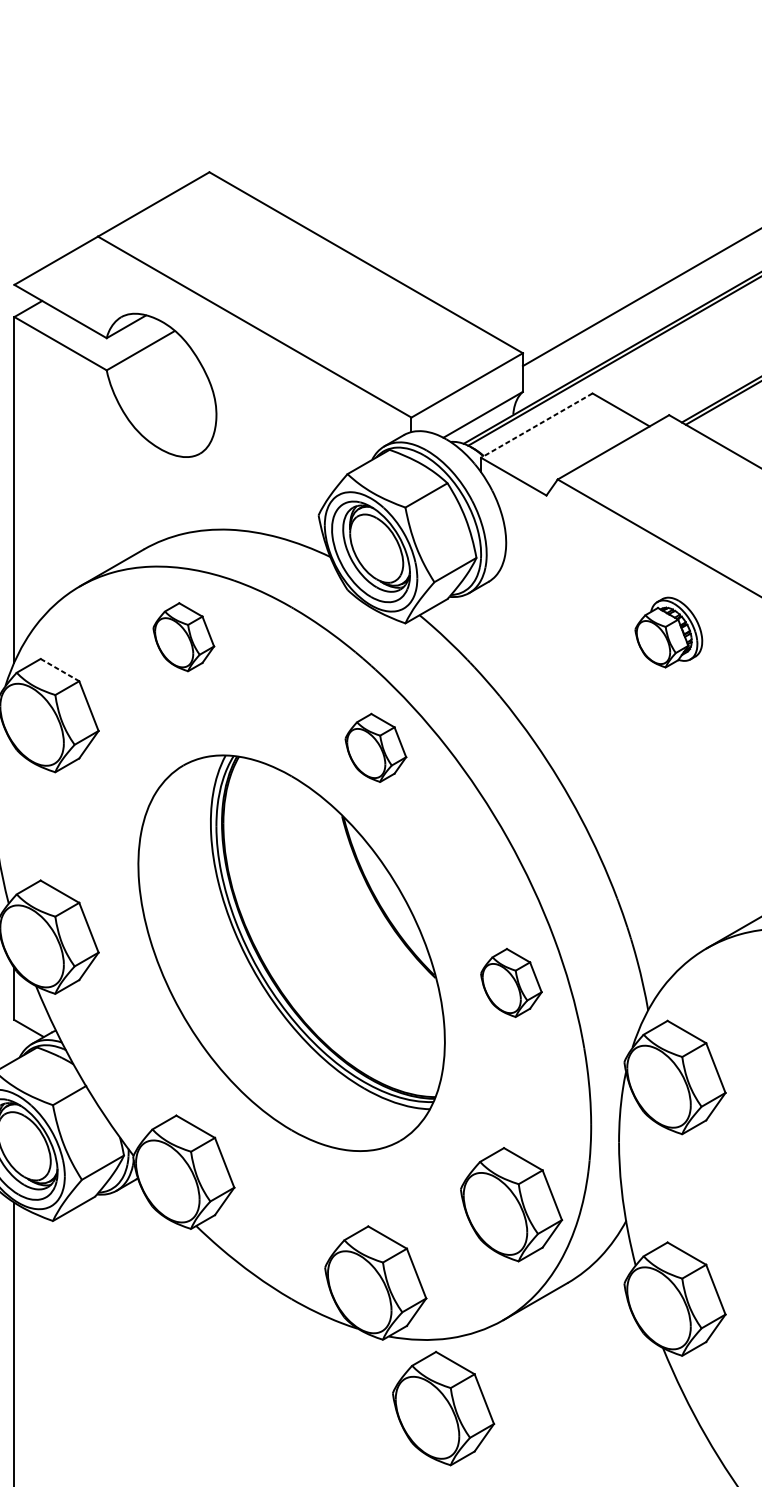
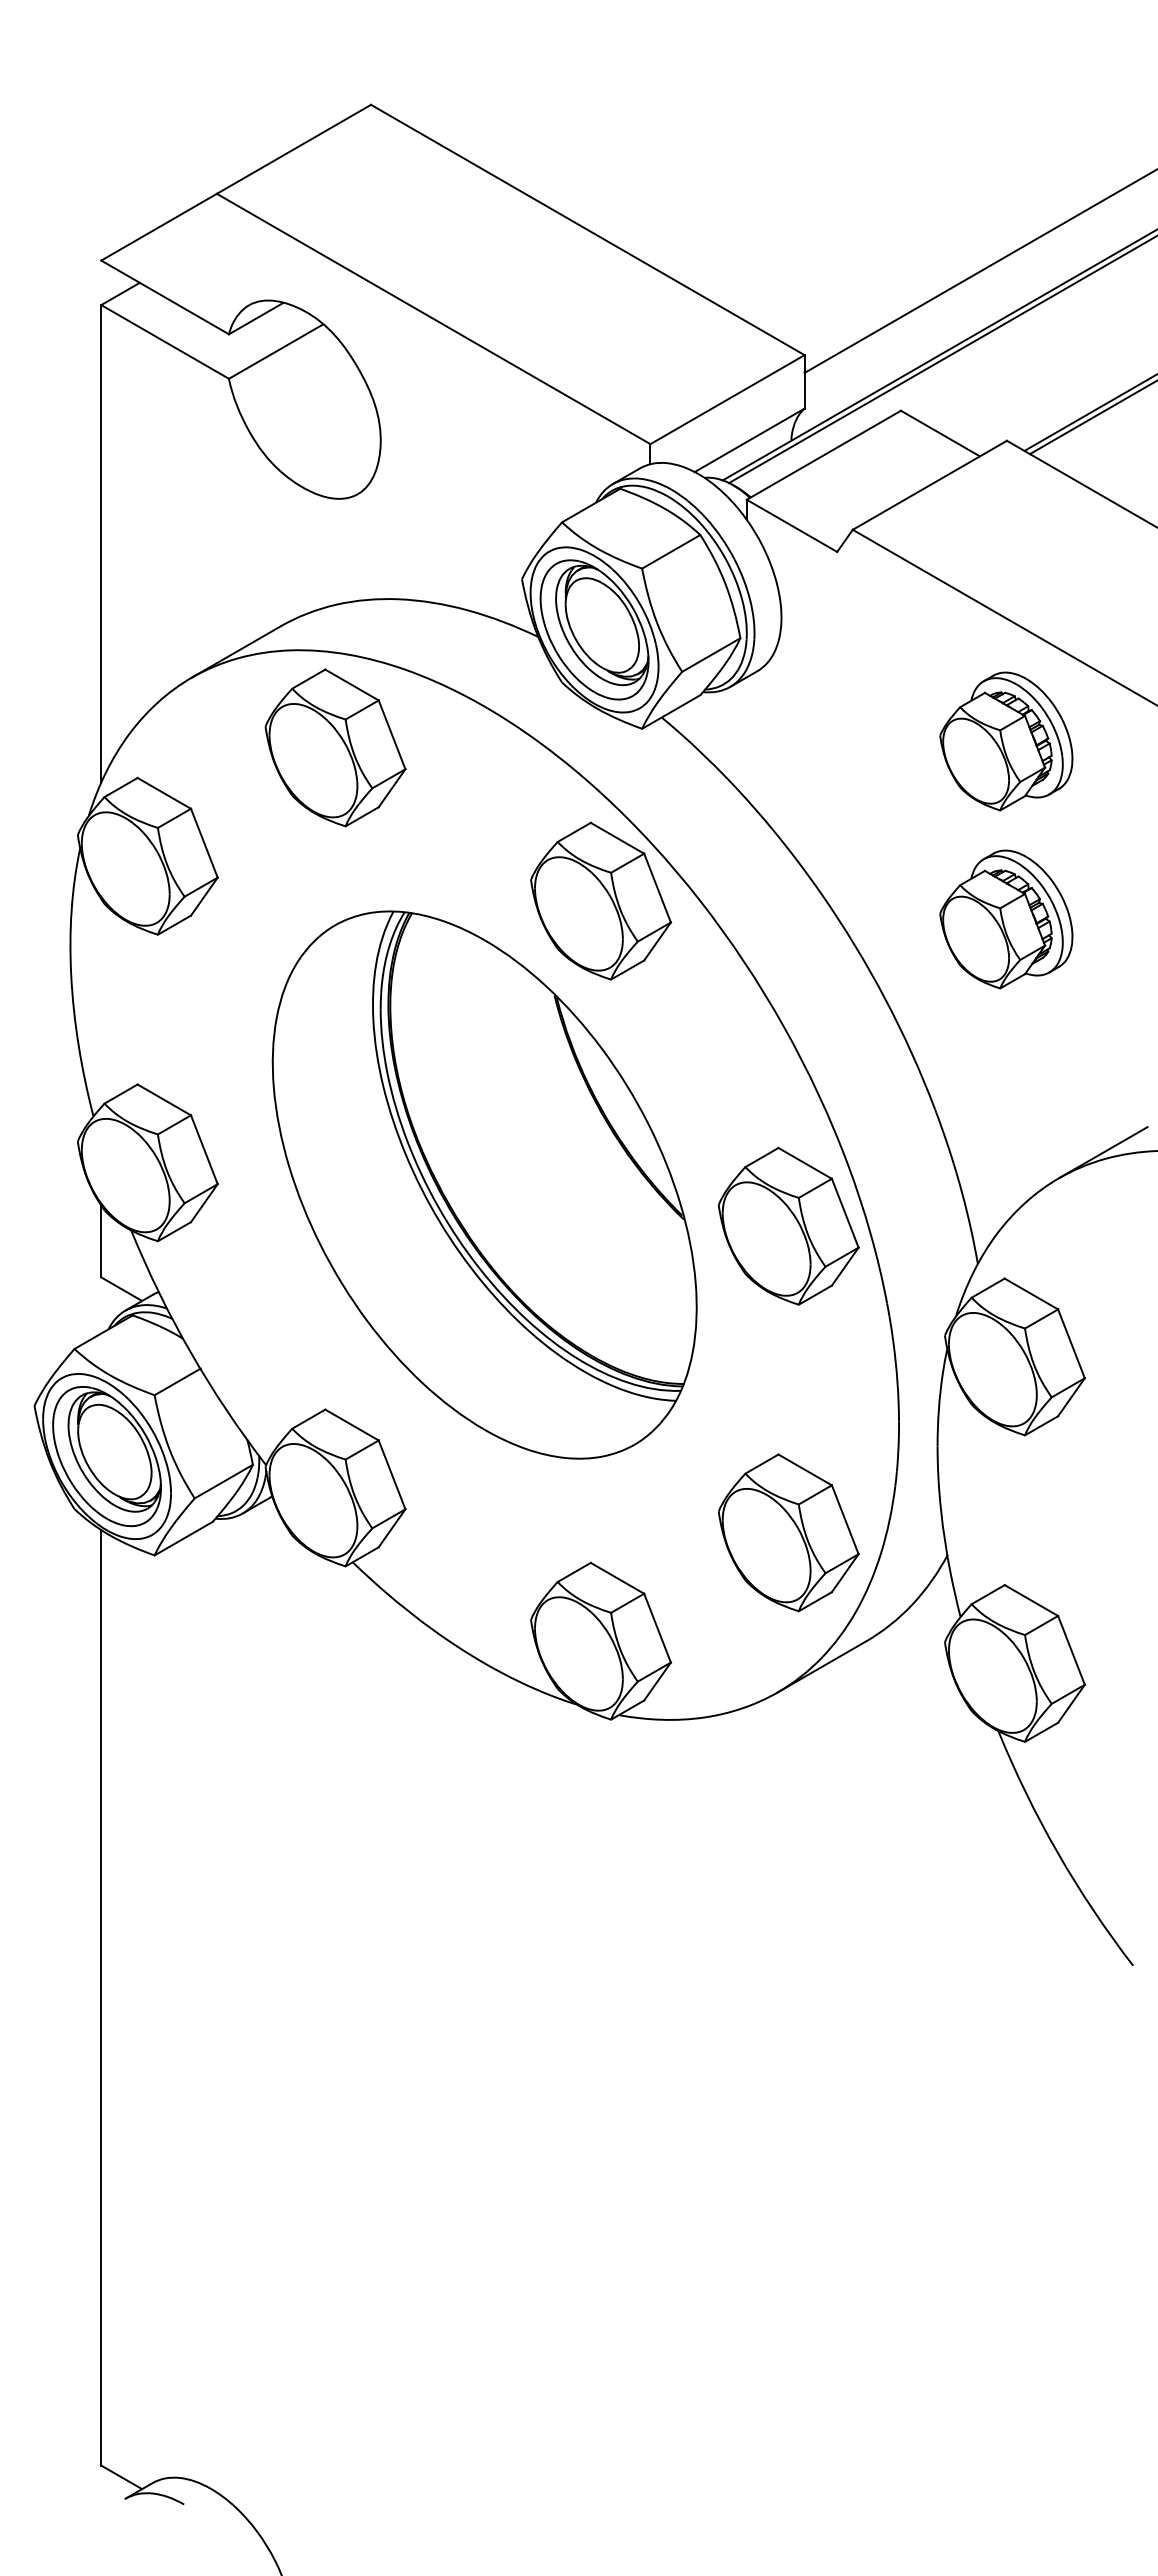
line: (536, 425) -> (823, 455), dashed -> solid
part: (668, 632) -> (1006, 741), size x1.43
part: (183, 636) -> (335, 747), size x1.67
line: (60, 670) -> (164, 793), dashed -> solid
part: (376, 747) -> (601, 900), size x1.67
part: (668, 761) -> (1006, 919), added
part: (511, 982) -> (788, 1225), size x1.67
part: (443, 1408) -> (694, 1814), removed

